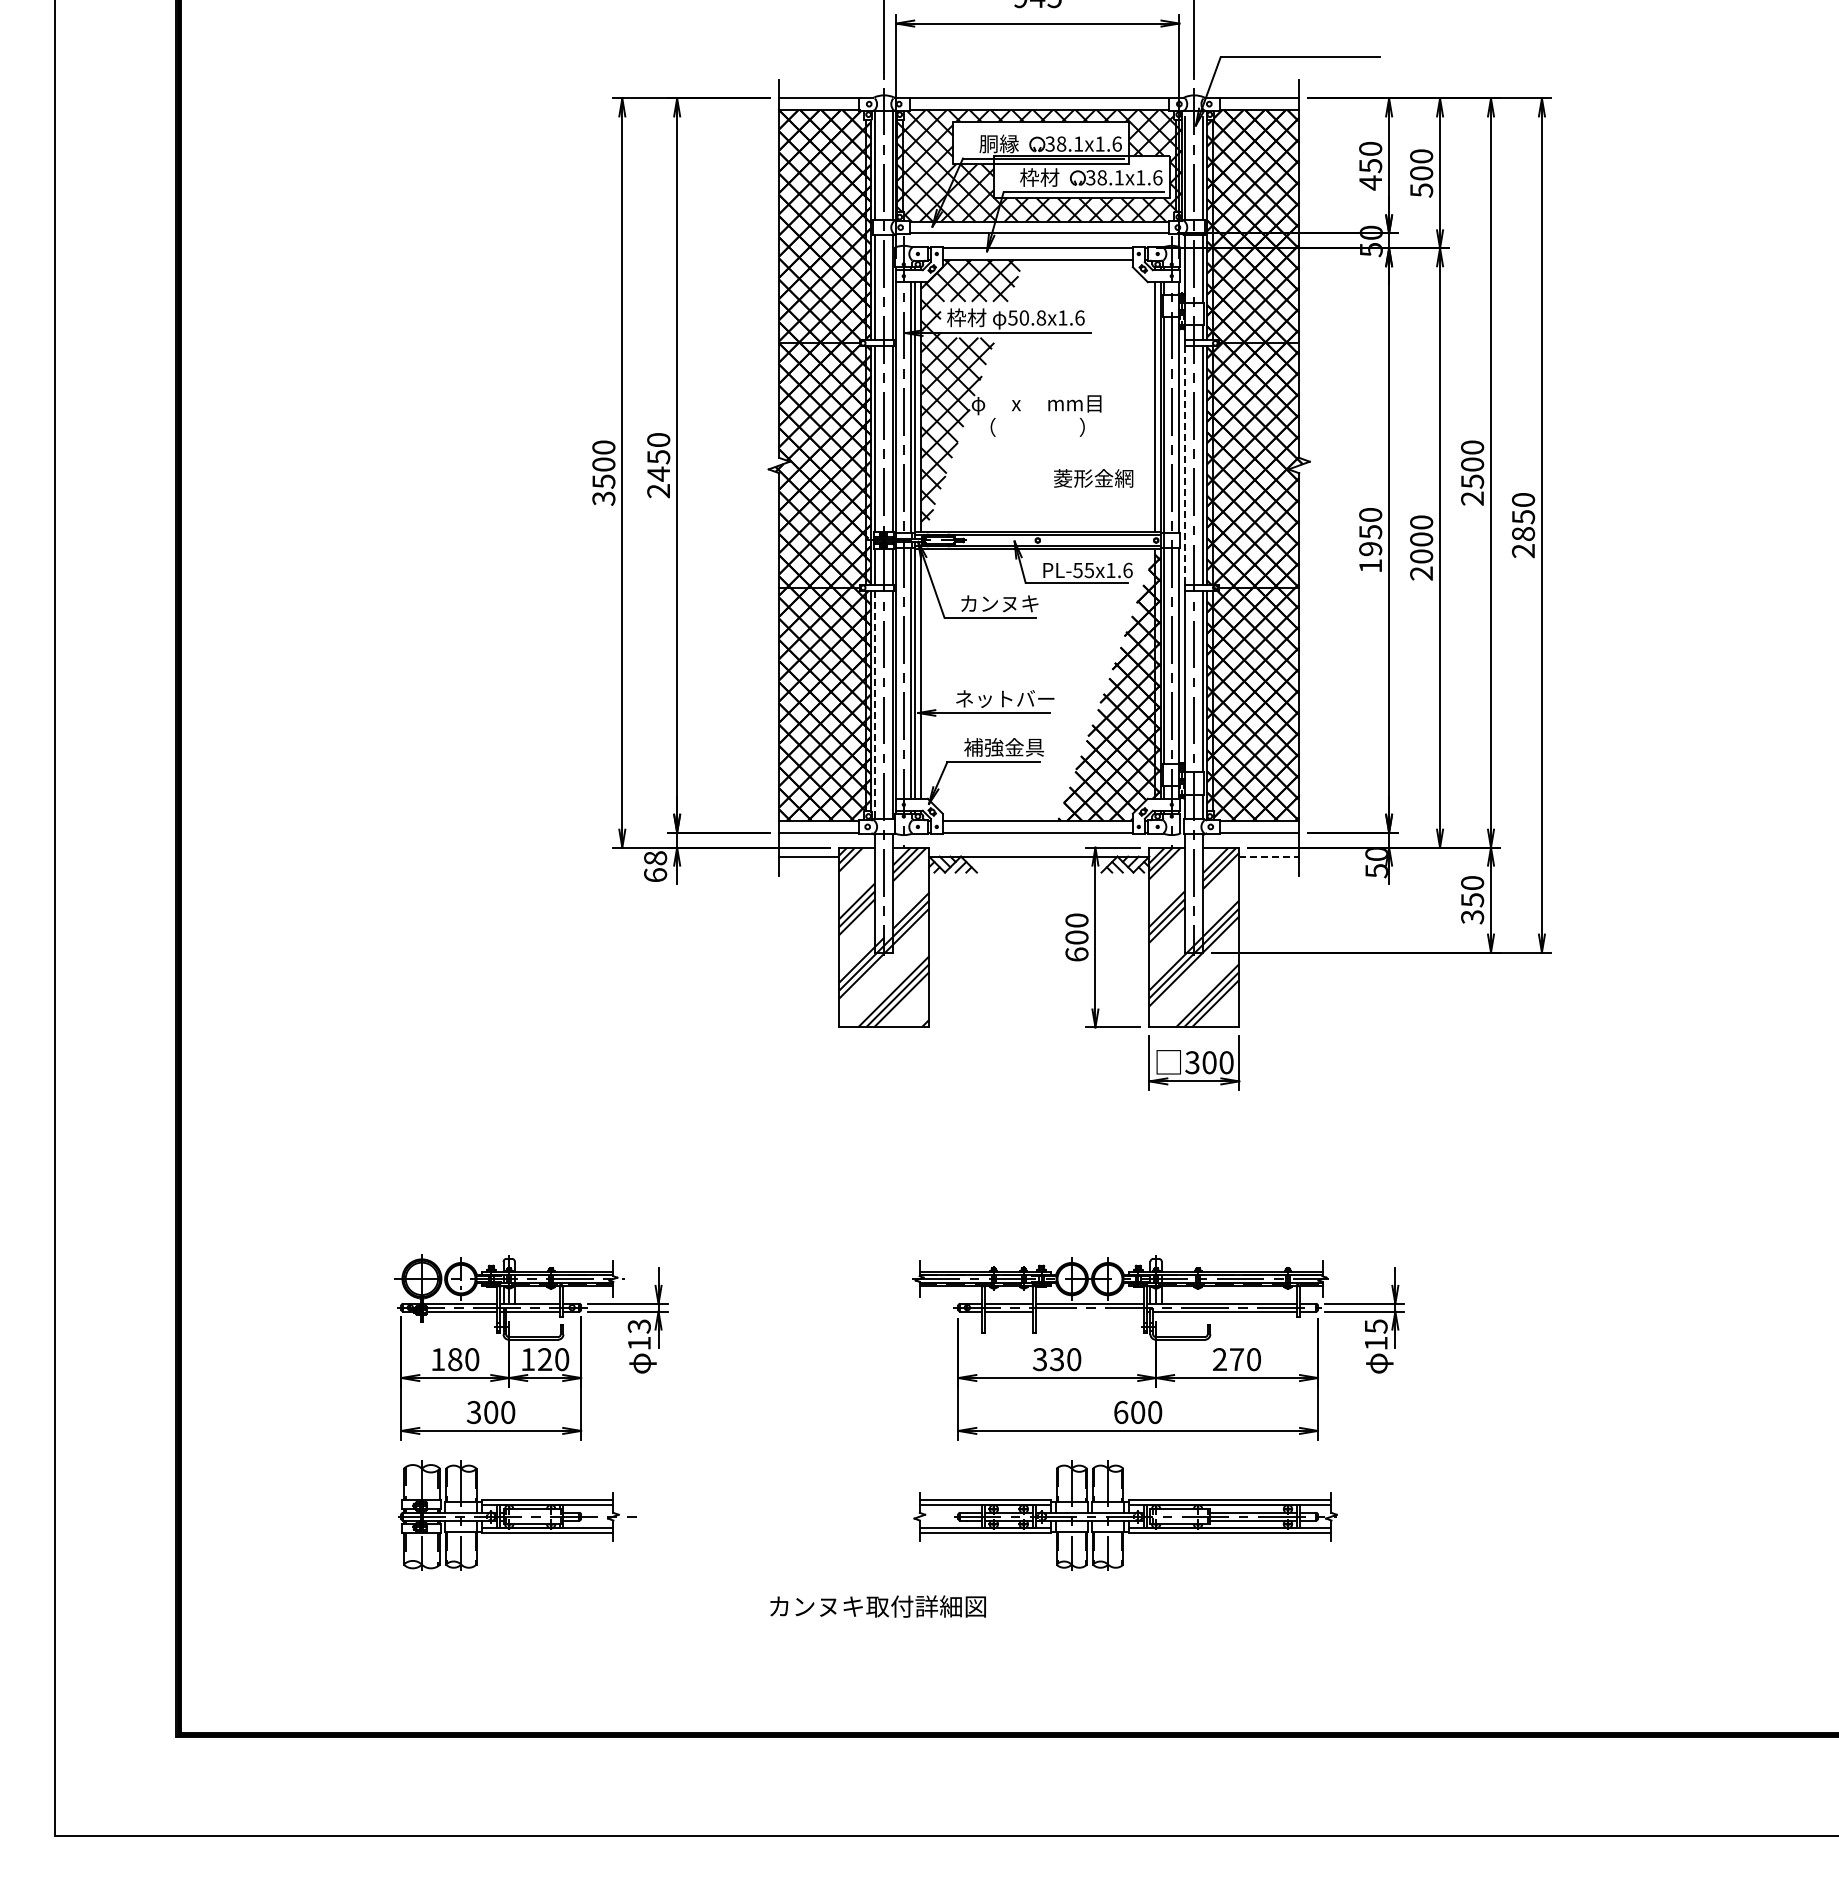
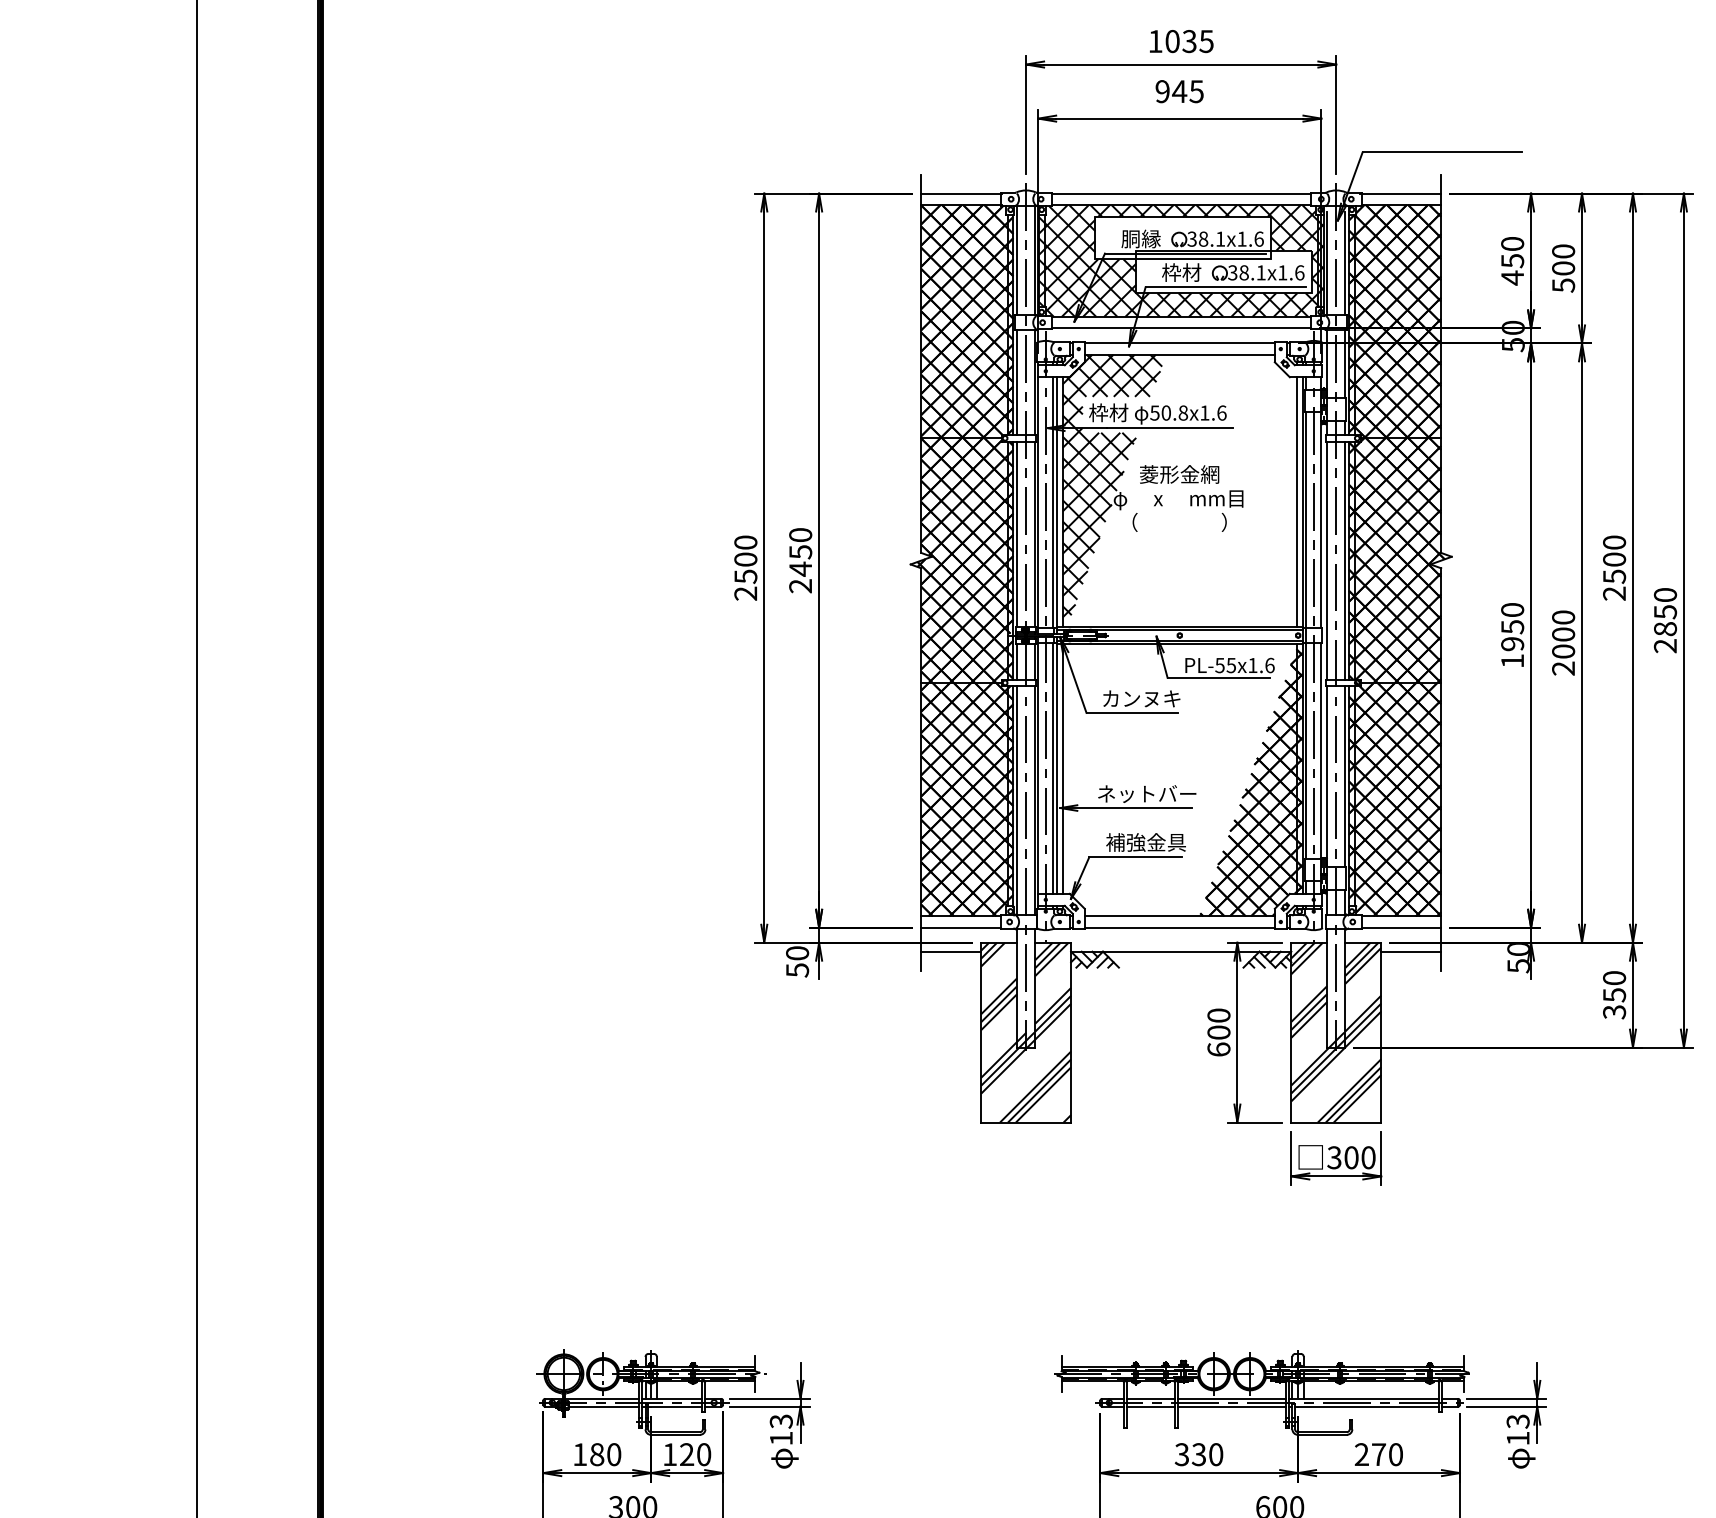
line: (1185, 466) -> (1327, 561), dashed -> solid
text: (1093, 478) -> (1179, 474), moved
text: (603, 498) -> (745, 593), 3500 -> 2500
line: (875, 705) -> (1017, 800), dashed -> solid
line: (1269, 856) -> (1411, 951), dashed -> solid
text: (655, 866) -> (797, 961), 68 -> 50
line: (1089, 1311) -> (1231, 1406), added
text: (1375, 1326) -> (1517, 1421), 15 -> 13

